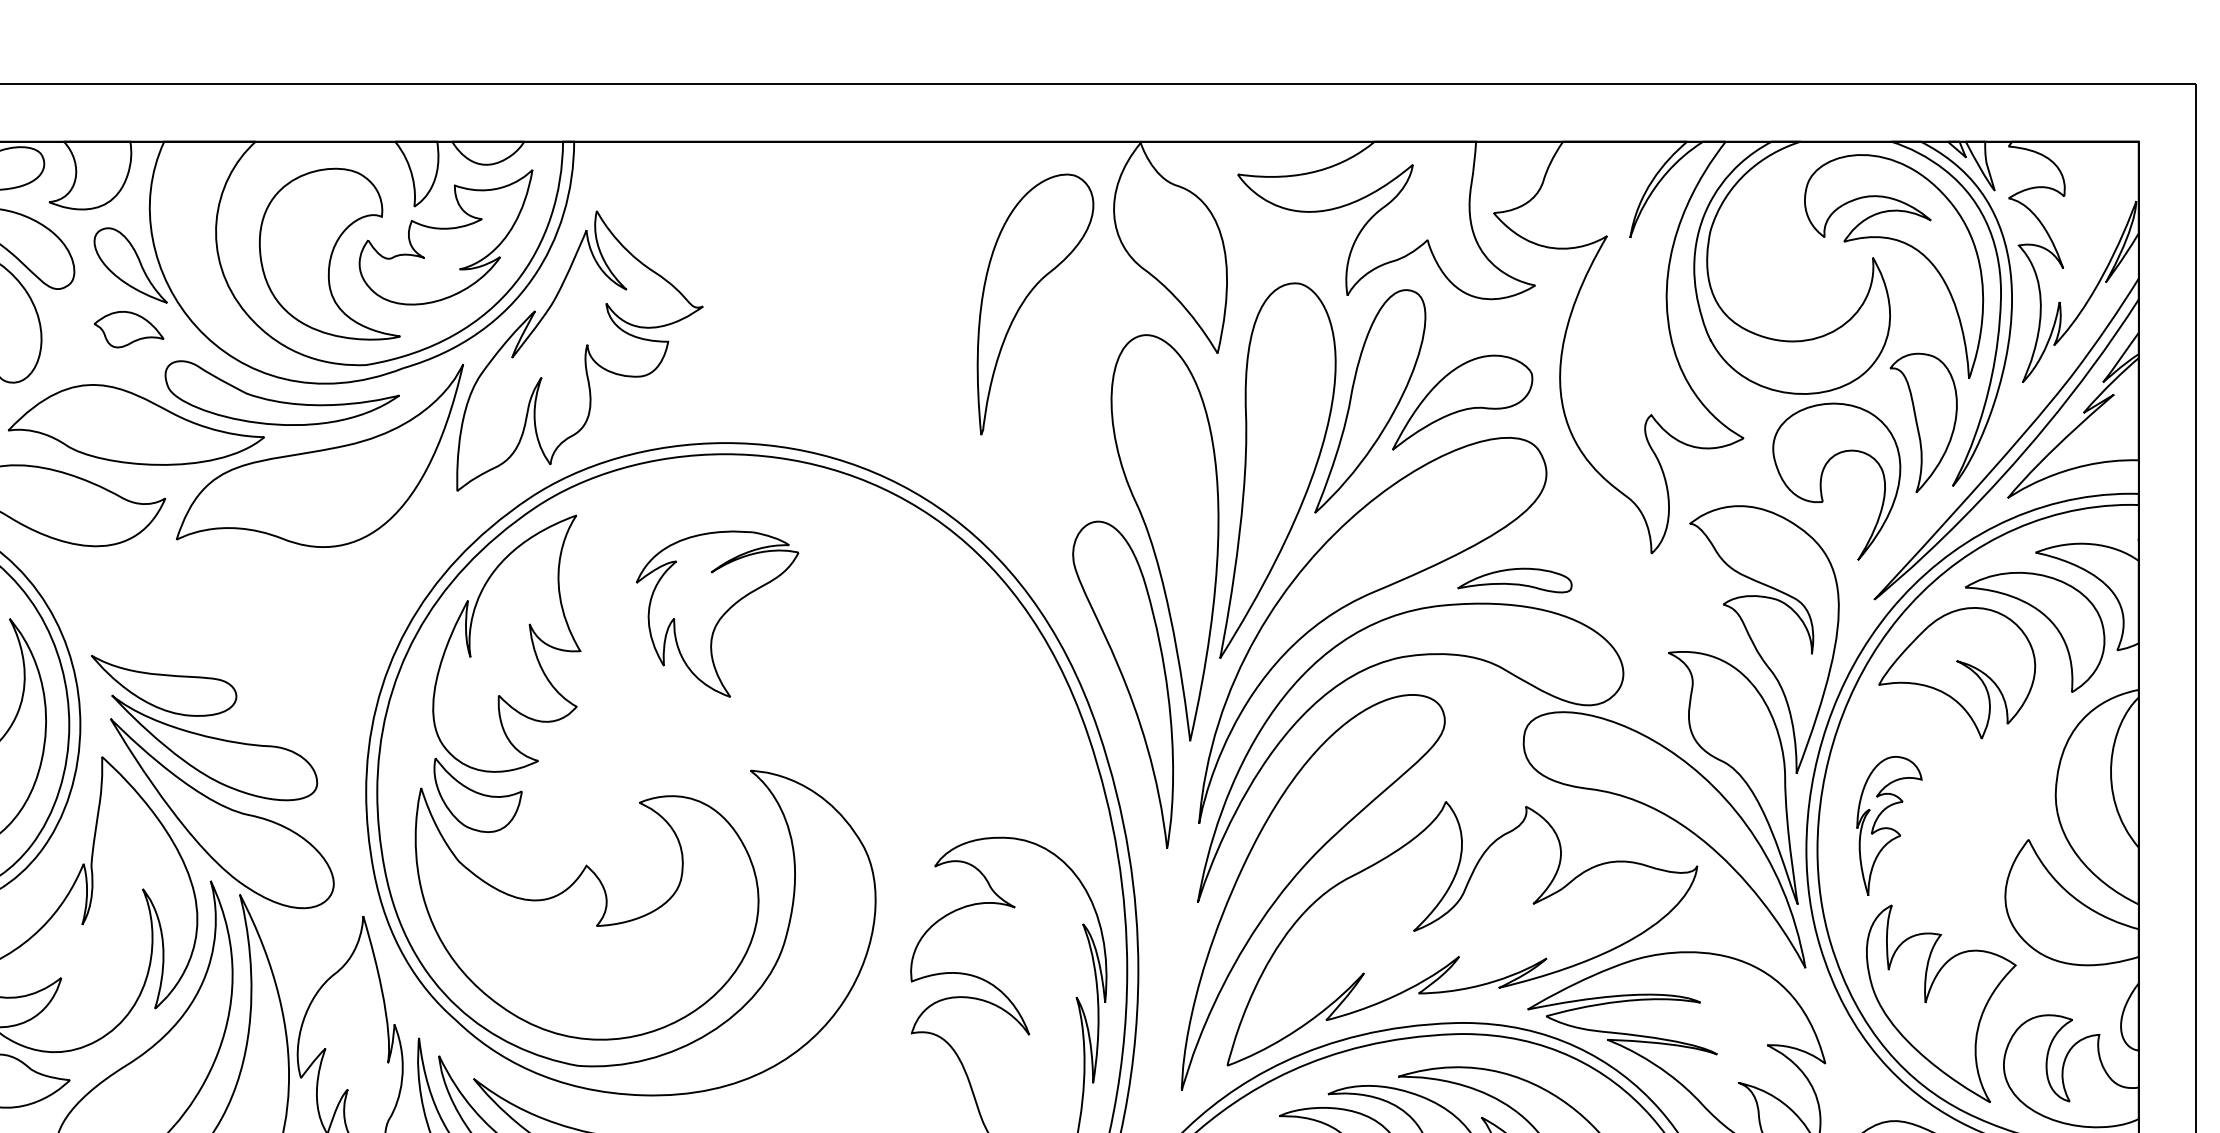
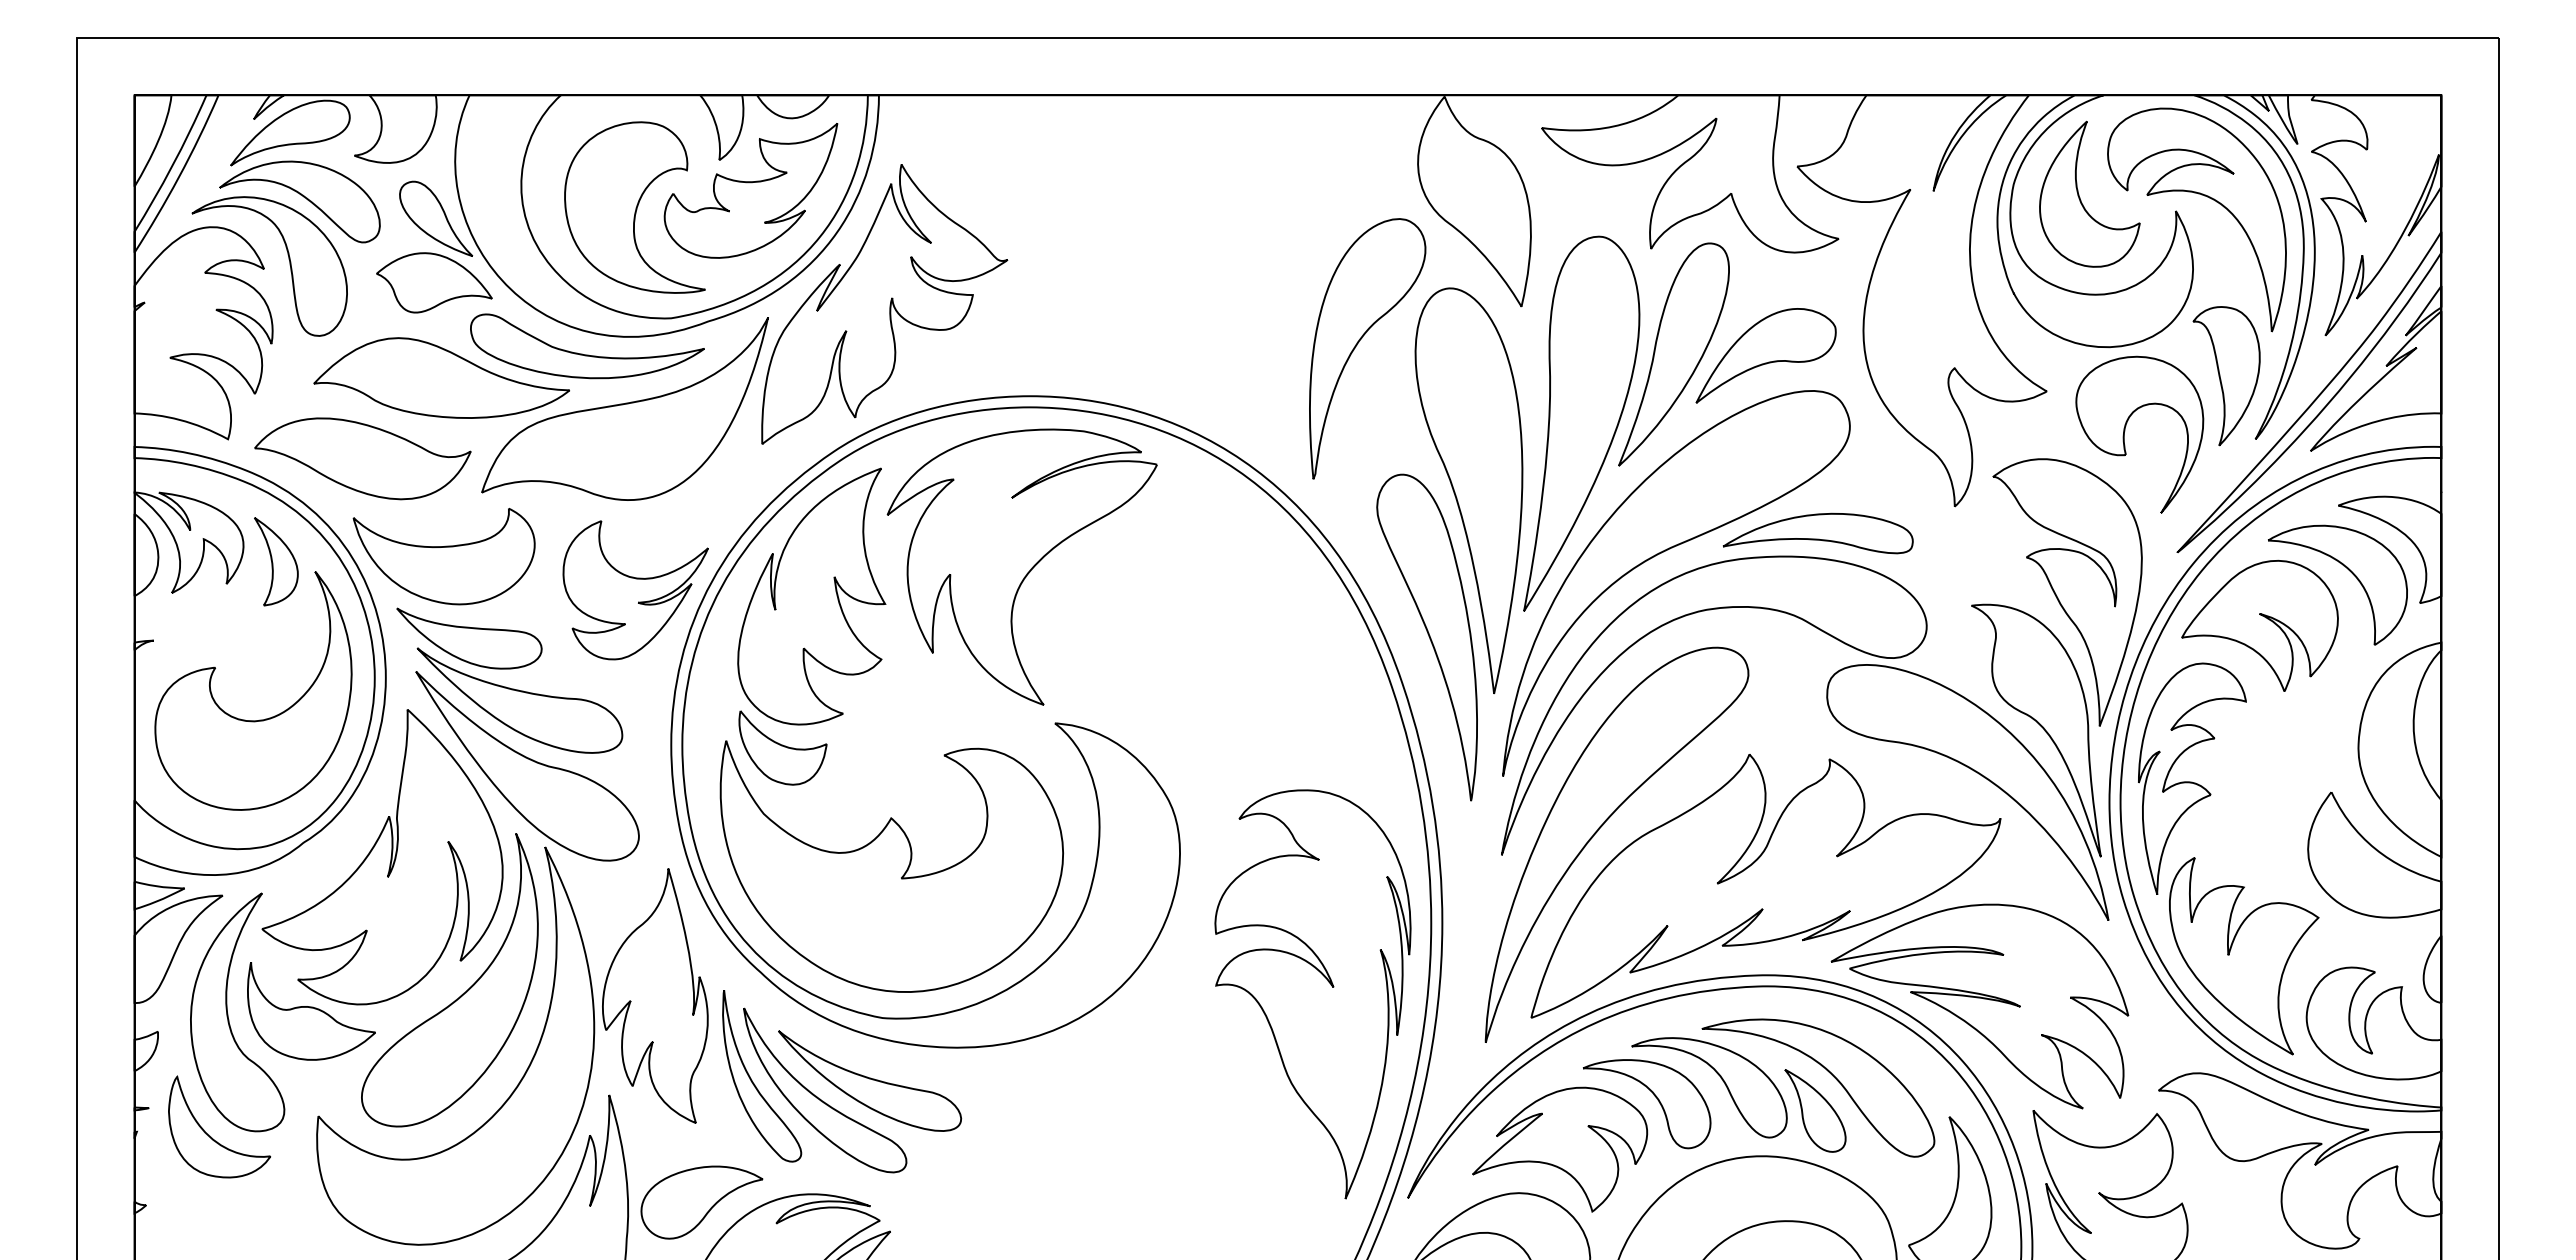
part: (1777, 244) -> (2080, 197), added
part: (1027, 298) -> (1359, 342), moved
part: (129, 329) -> (434, 282), size x1.67
part: (1515, 580) -> (1818, 533), size x1.67
part: (138, 603) -> (443, 556), added
part: (716, 613) -> (1021, 566), size x1.67
part: (330, 637) -> (635, 590), added
part: (1889, 825) -> (2192, 778), size x1.67

